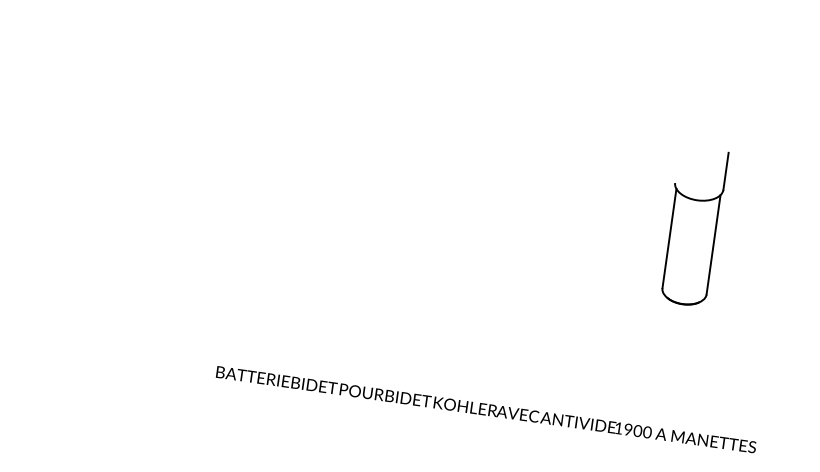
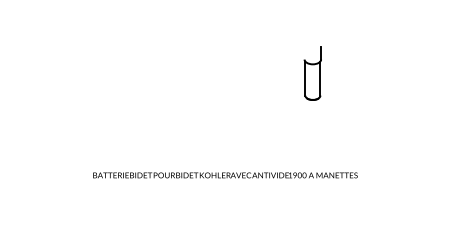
part: (692, 226) -> (312, 73), size x0.7

